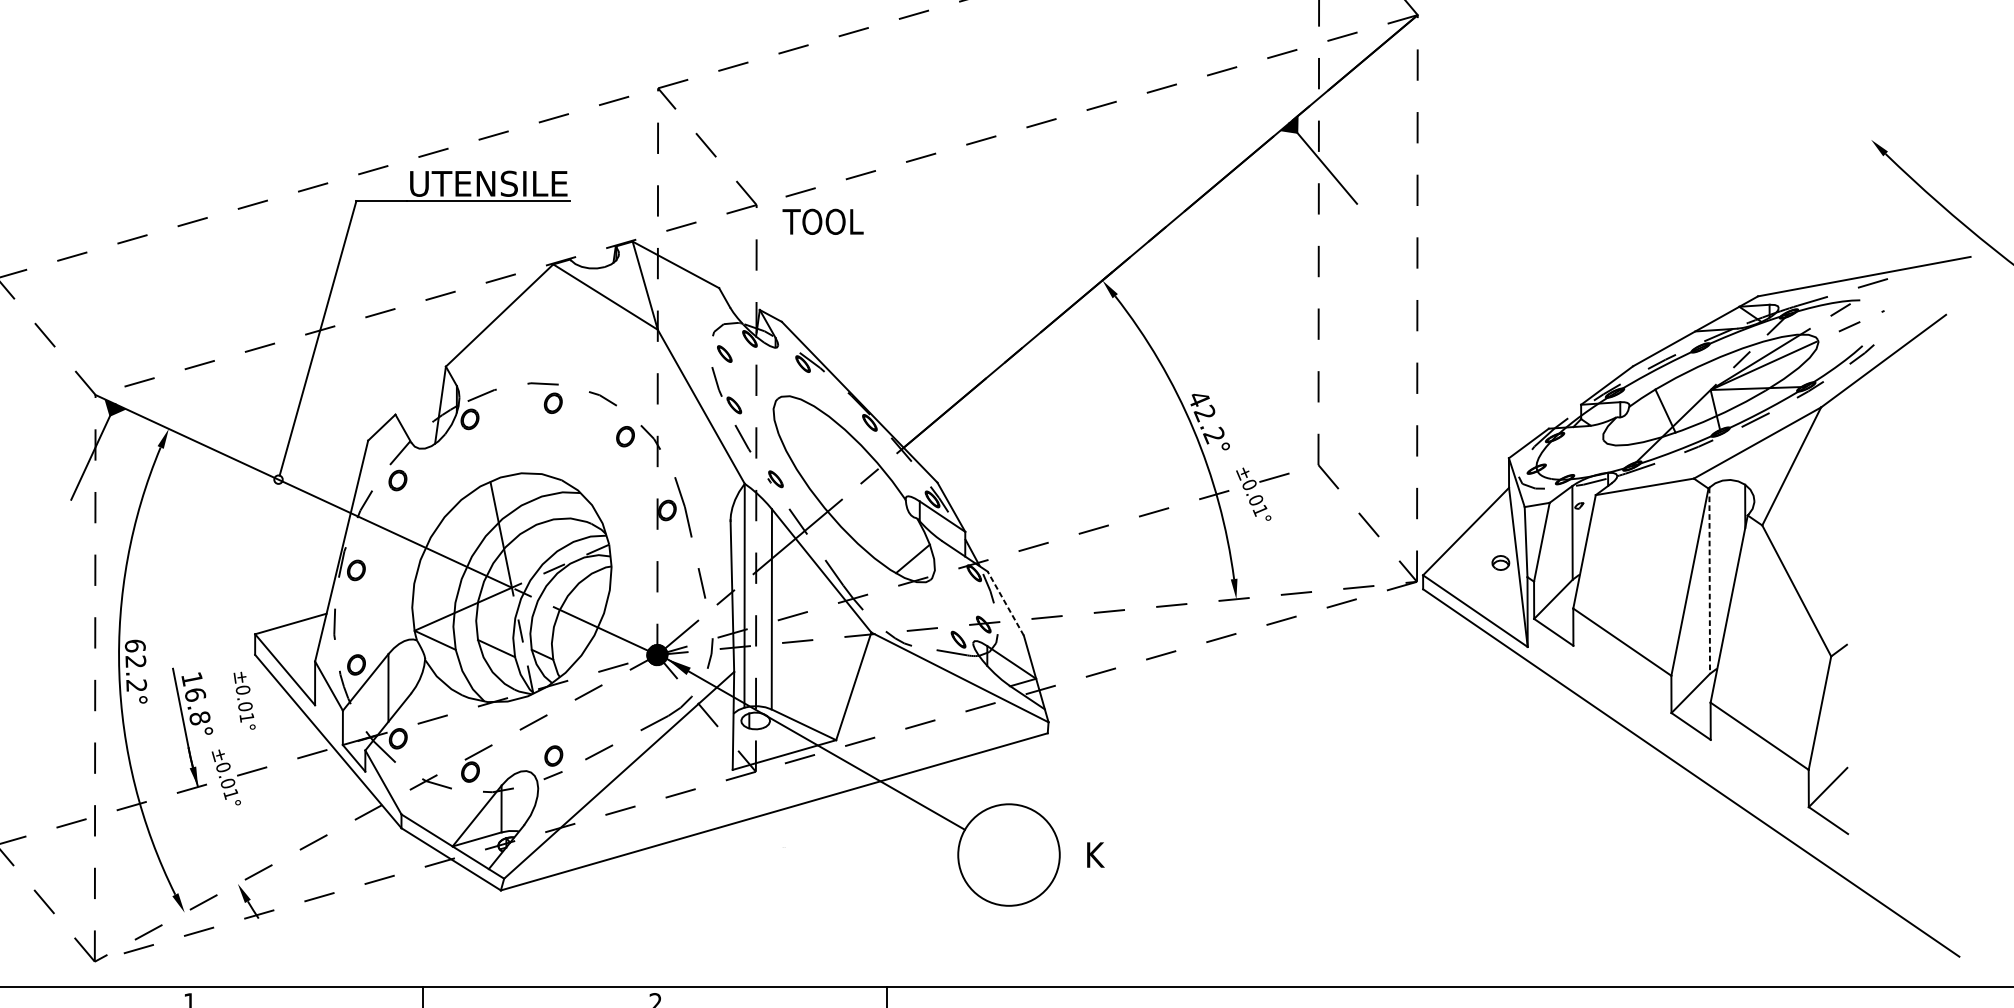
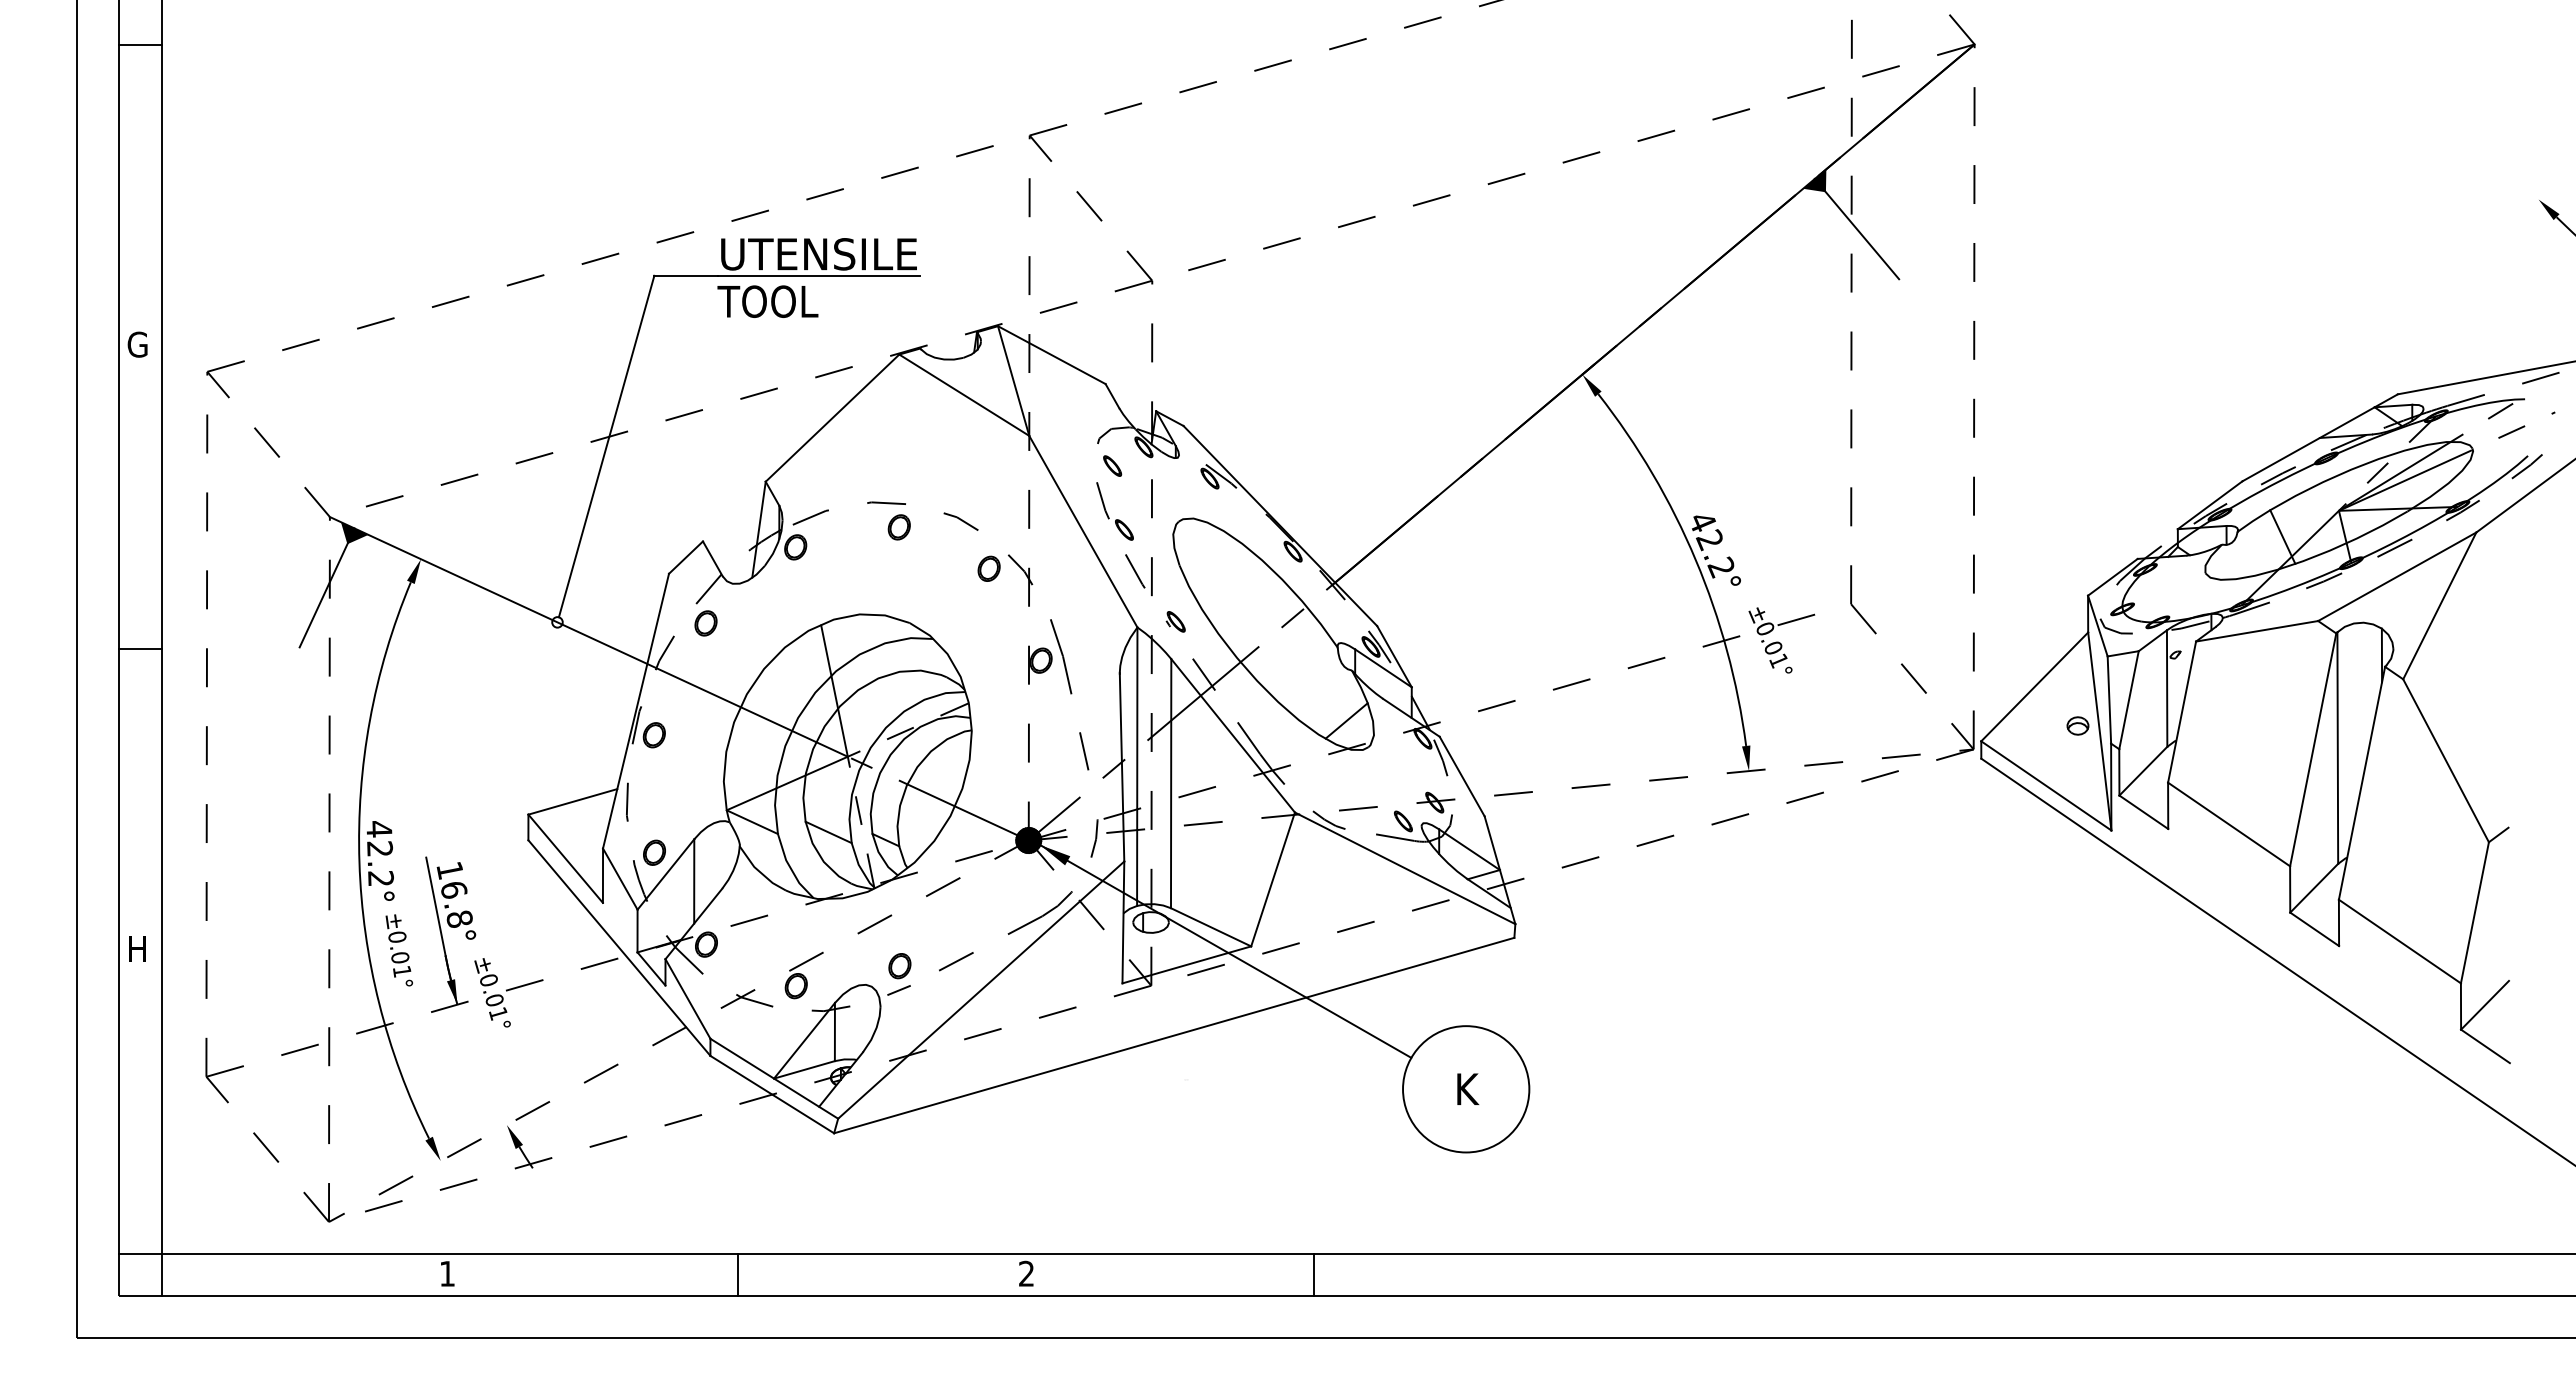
text: (822, 221) -> (767, 301), moved
line: (1709, 581) -> (2337, 748), dashed -> solid
line: (1006, 603) -> (1462, 776), dashed -> solid
text: (135, 646) -> (379, 829), 62.2° -> 42.2°
text: (243, 700) -> (398, 950), moved
text: (1096, 854) -> (1468, 1088), moved

